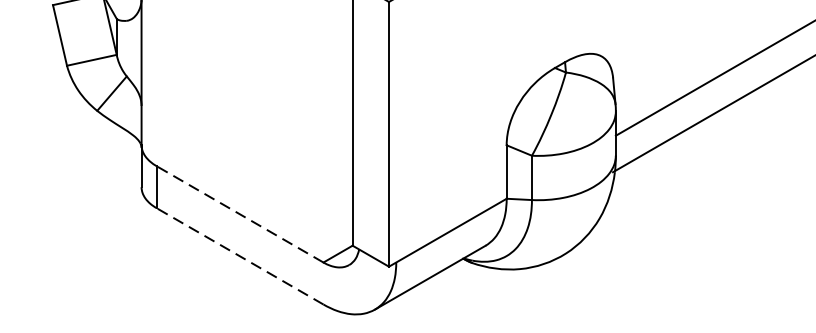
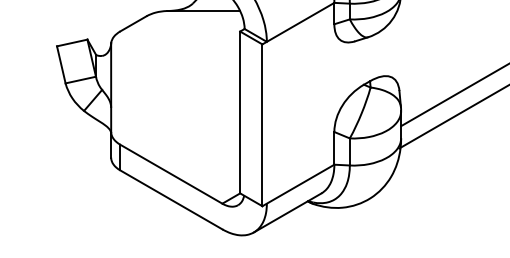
line: (240, 214) -> (171, 174), dashed -> solid
line: (240, 255) -> (171, 199), dashed -> solid

